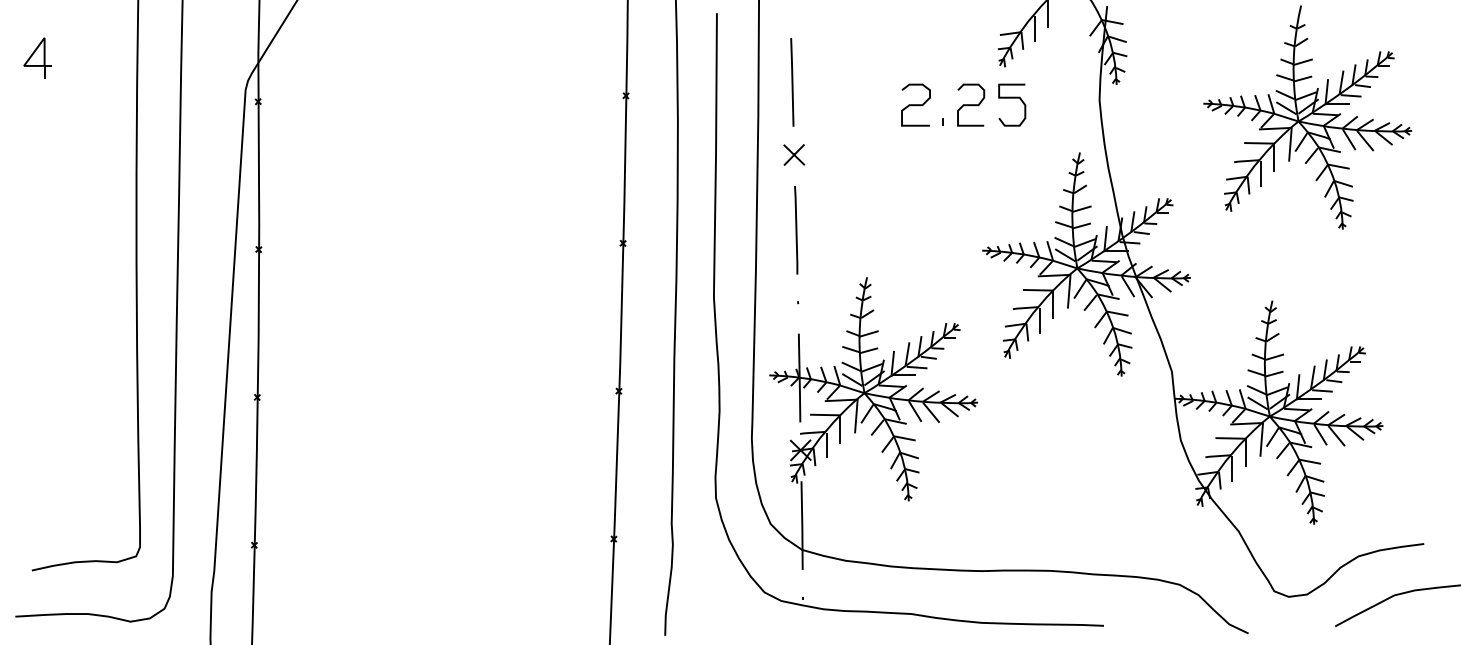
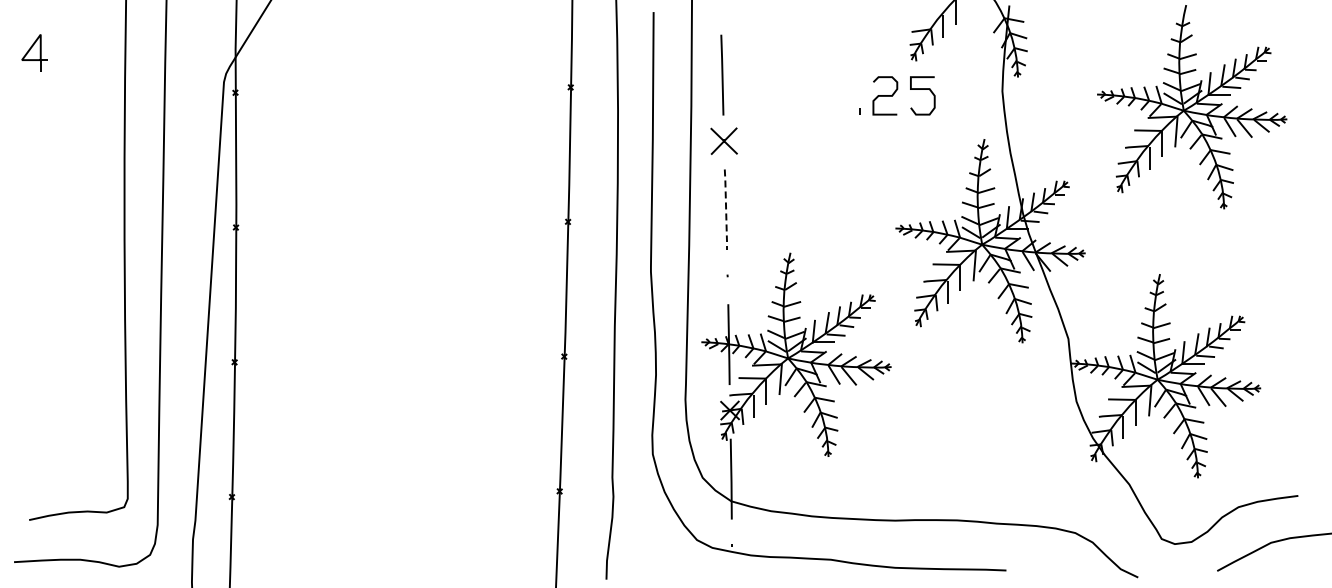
curve: (915, 104) -> (834, 95), removed
part: (793, 155) -> (723, 141), size x1.4
line: (796, 229) -> (726, 209), solid -> dashed

